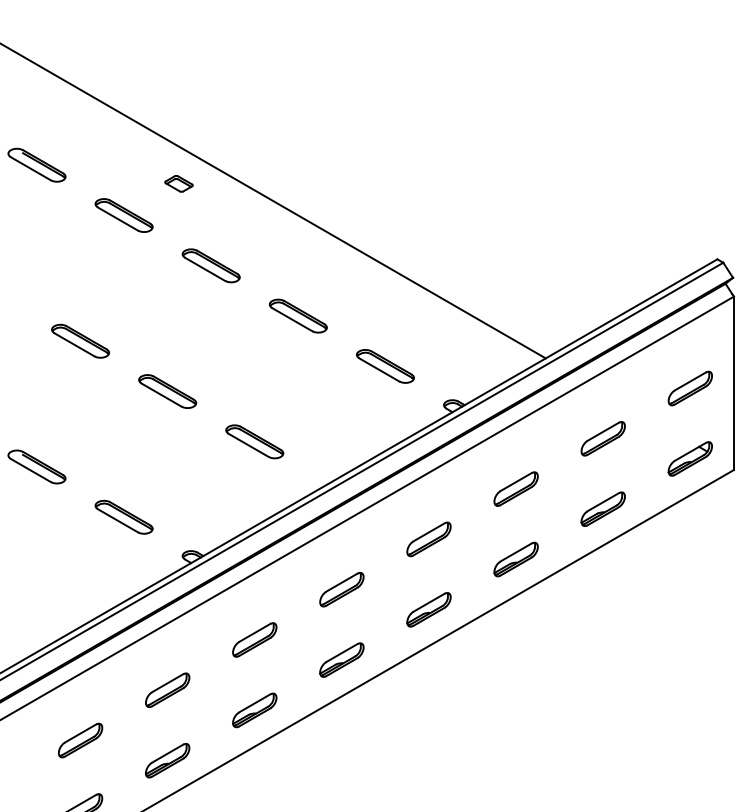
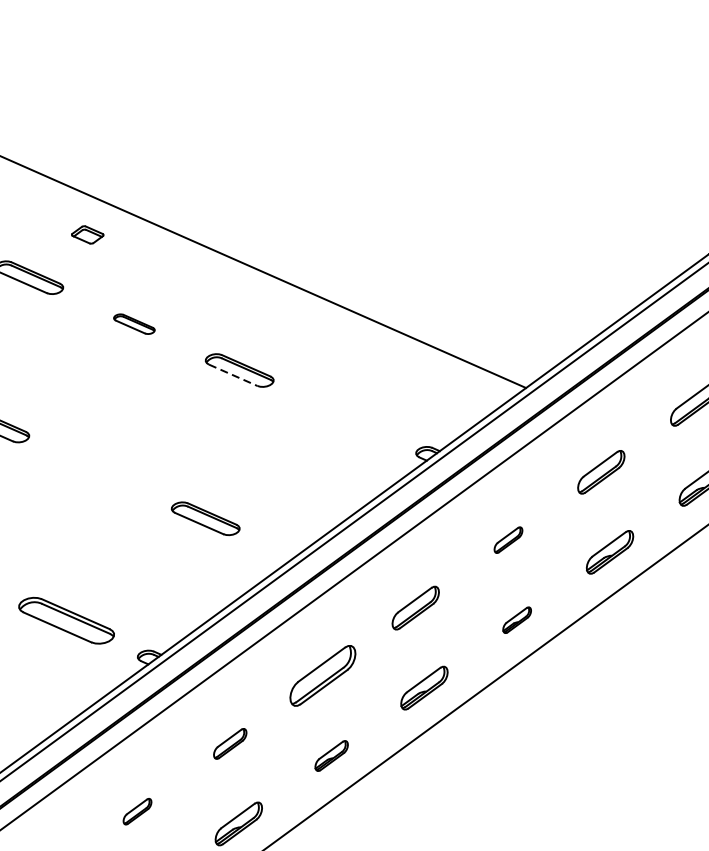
part: (210, 265) -> (133, 323), size x0.6
line: (292, 319) -> (233, 375), solid -> dashed
part: (385, 366) -> (344, 417), removed
part: (167, 391) -> (100, 472), removed
part: (515, 488) -> (507, 539), size x0.6
part: (123, 516) -> (65, 619), size x1.4
part: (515, 559) -> (516, 620), size x0.6
part: (341, 589) -> (322, 675), size x1.4
part: (254, 639) -> (229, 743), size x0.7
part: (341, 659) -> (331, 755), size x0.7
part: (167, 689) -> (137, 810), size x0.6

